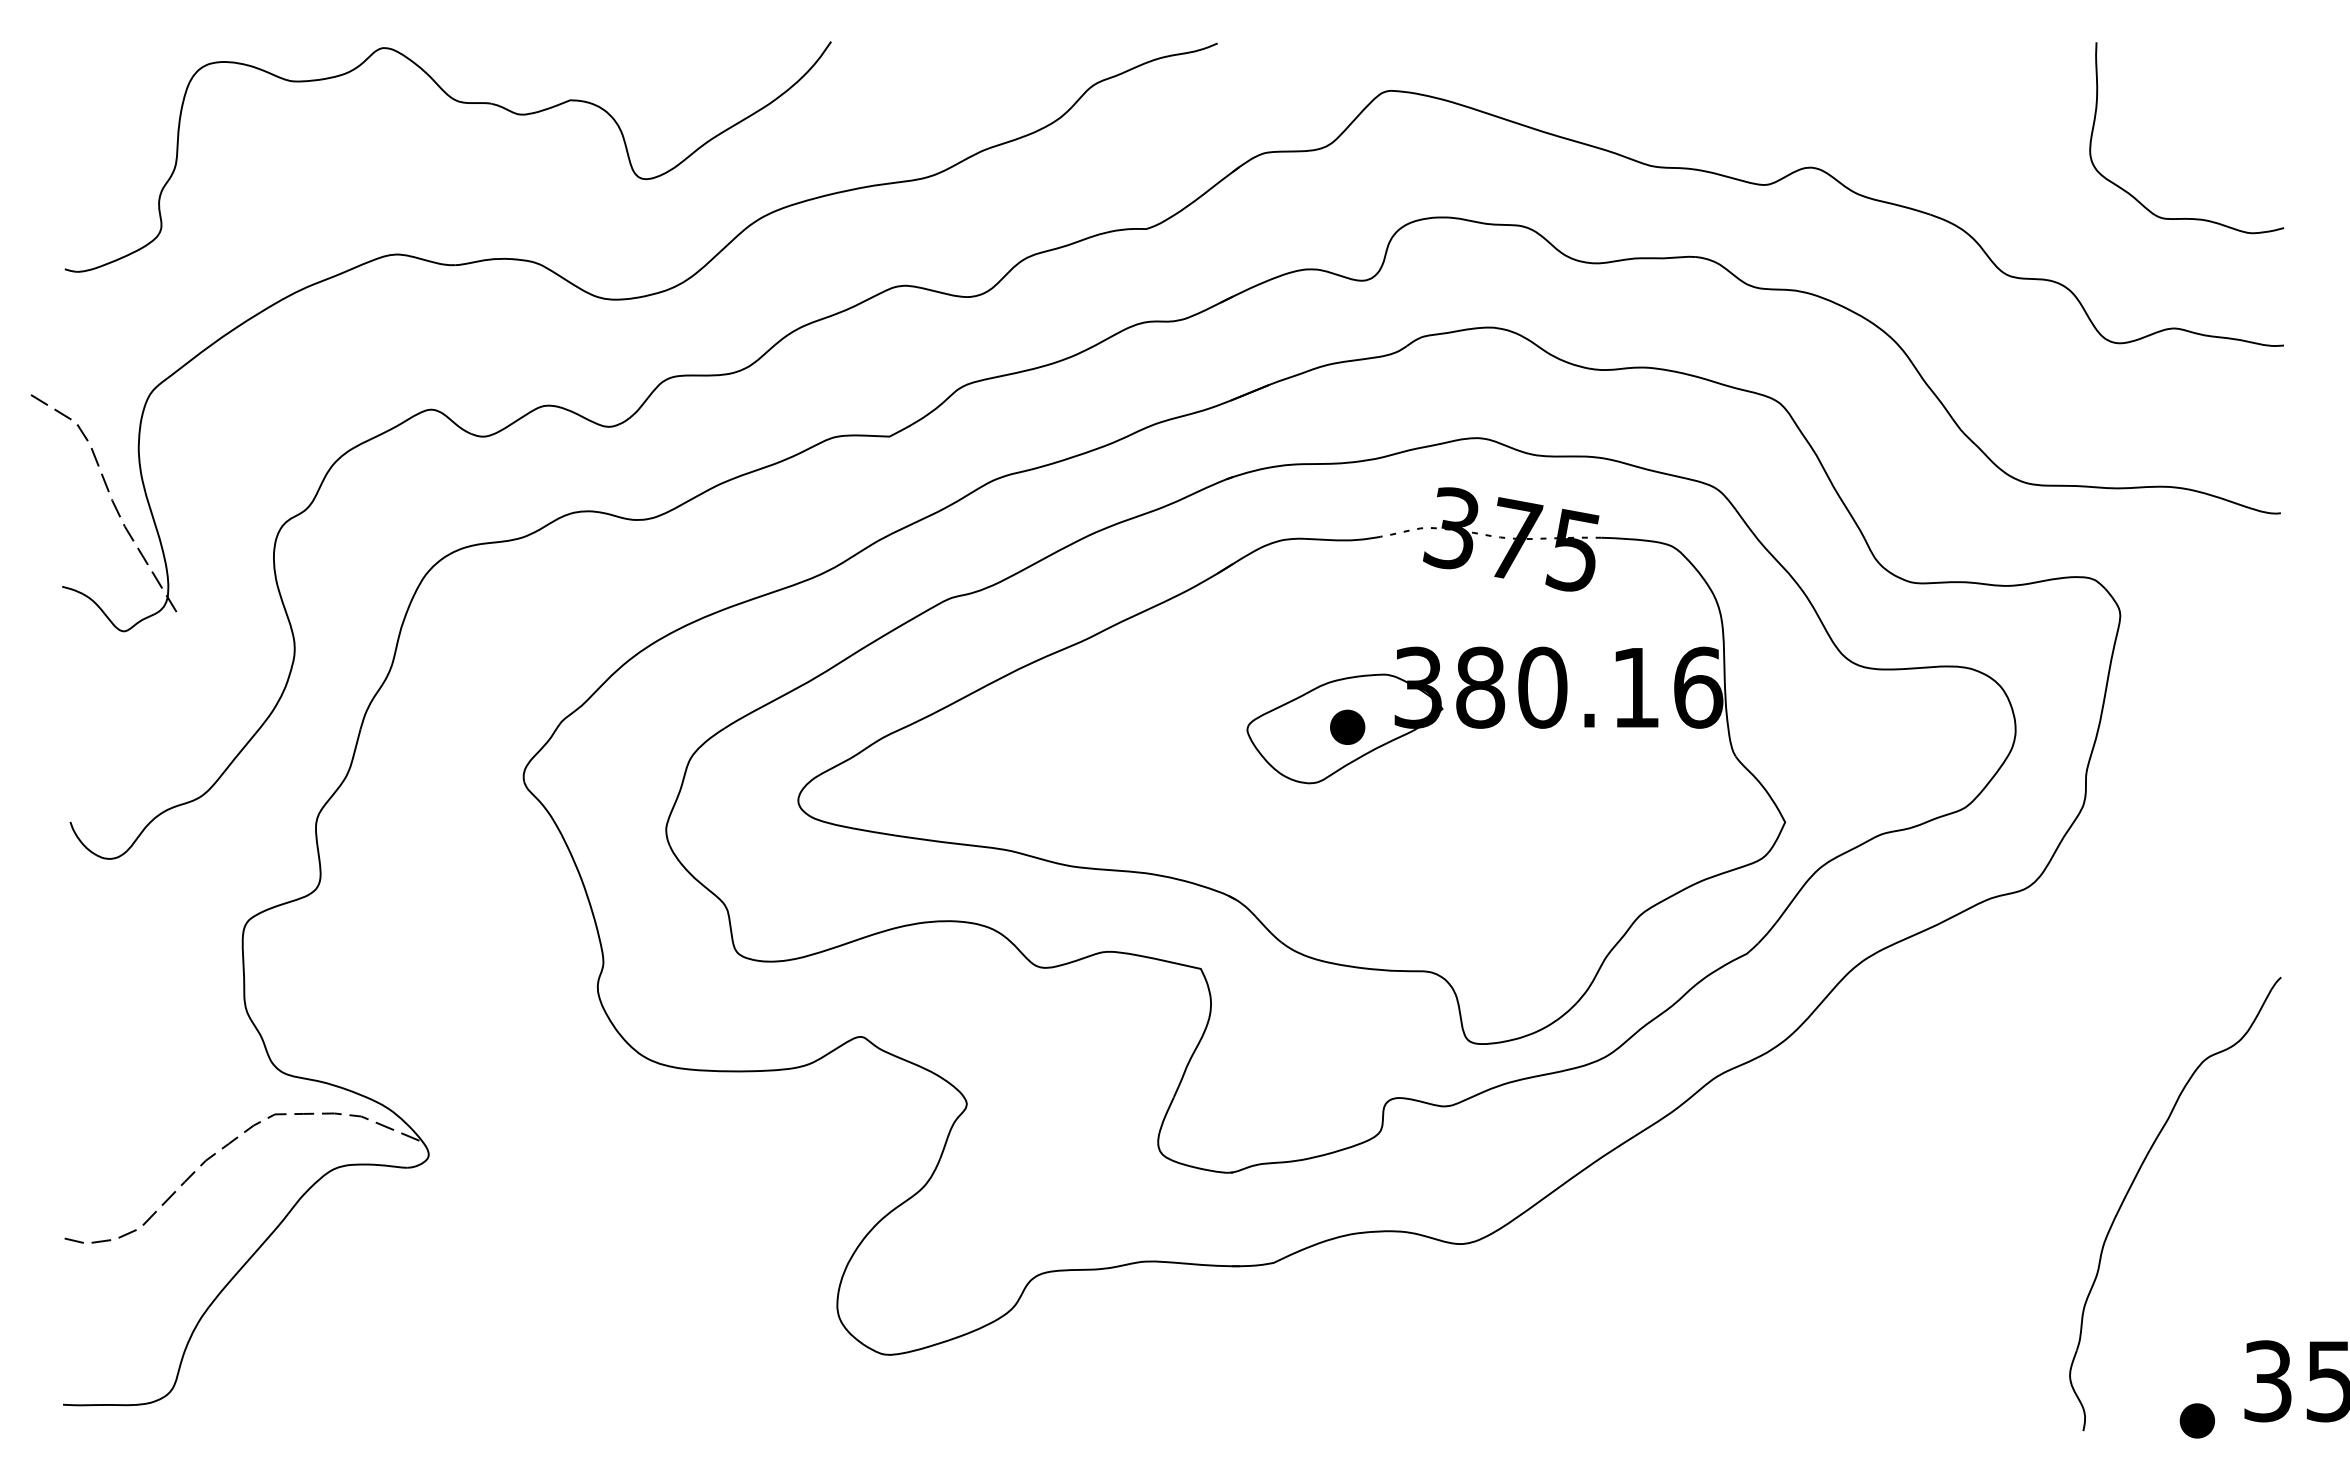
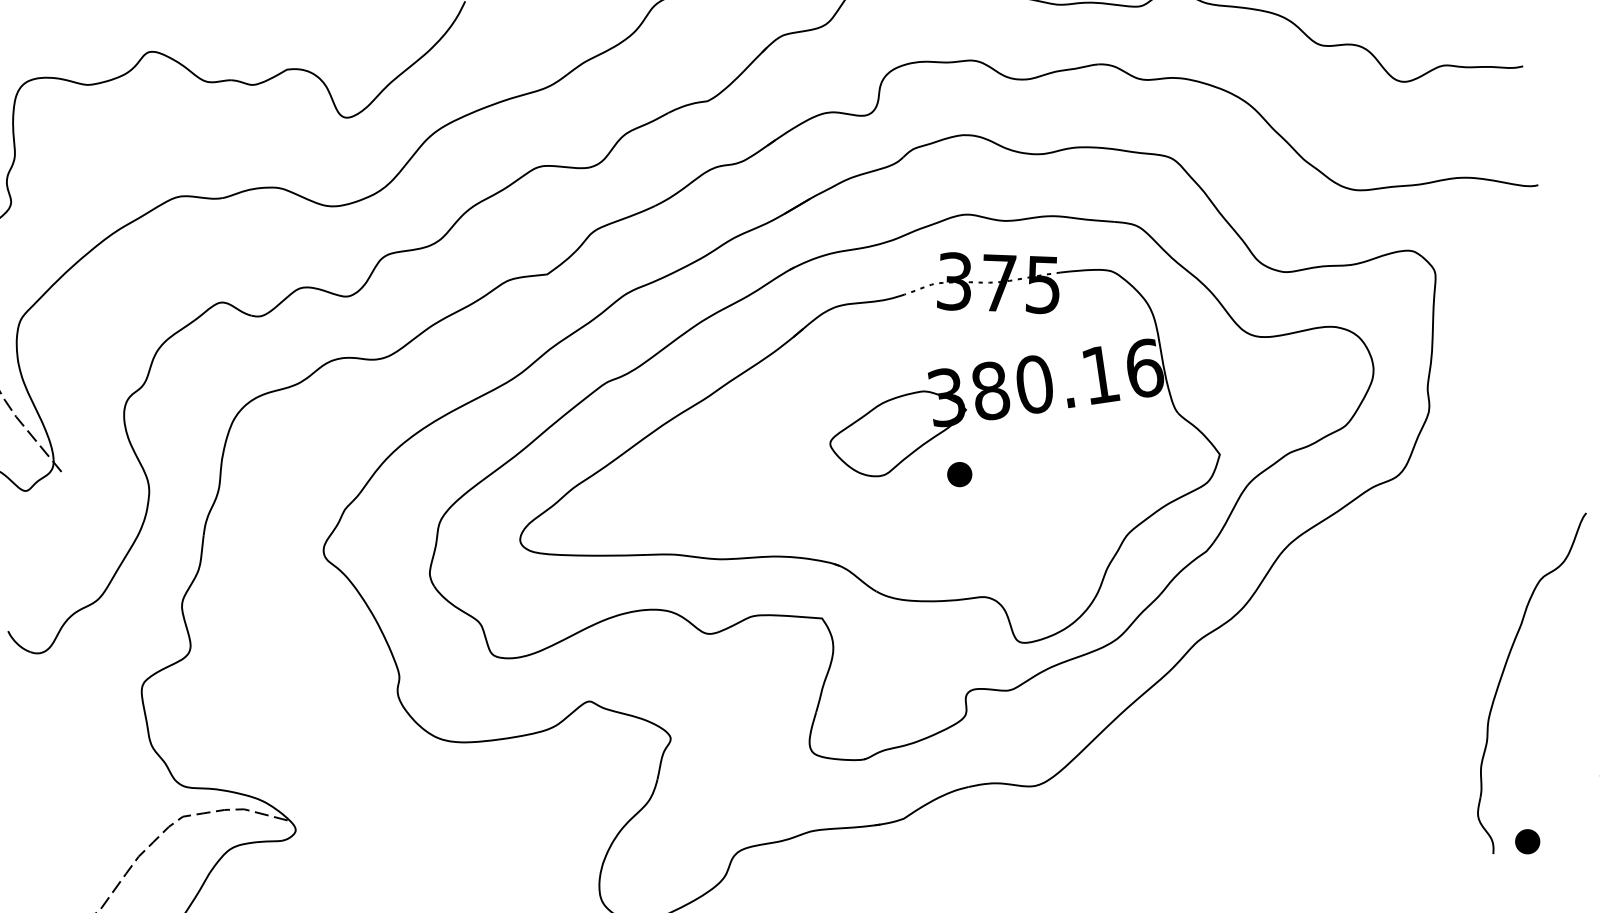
part: (1347, 726) -> (959, 474), moved
part: (2196, 1420) -> (1526, 841), moved

